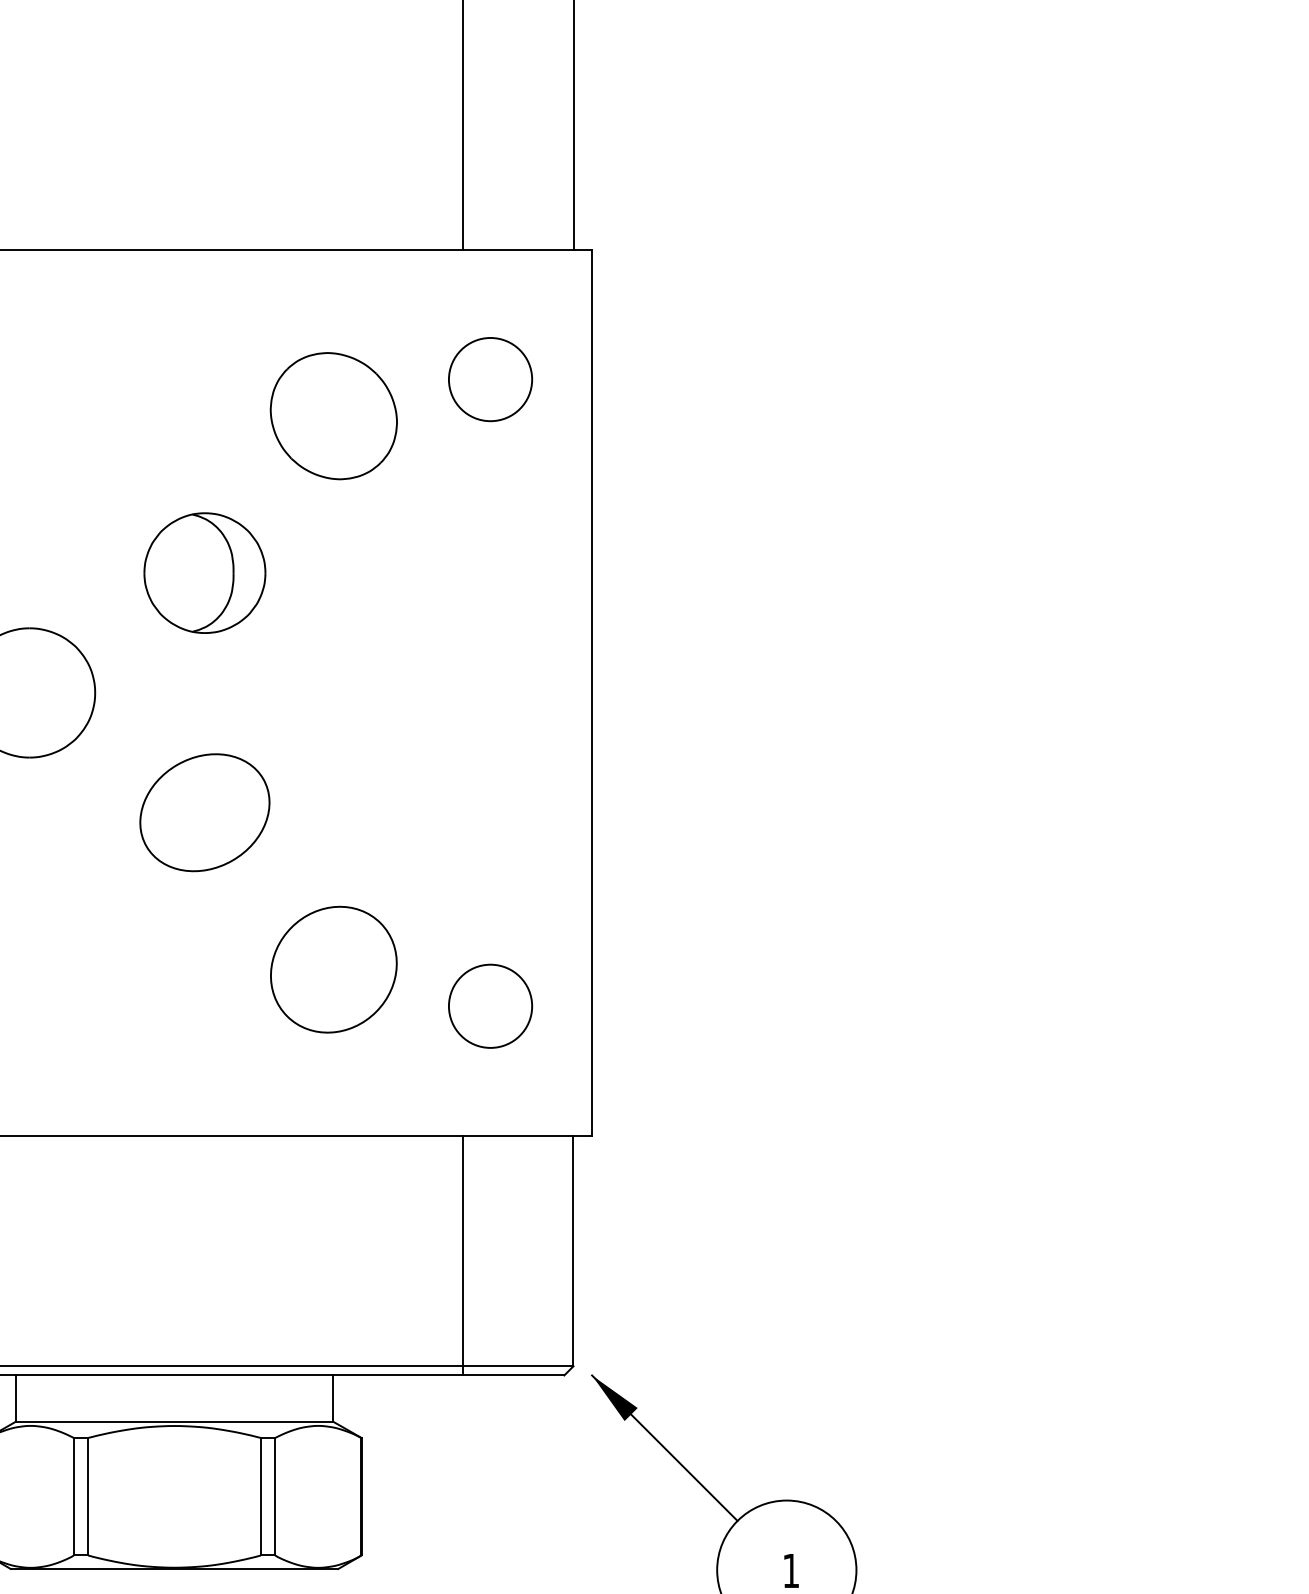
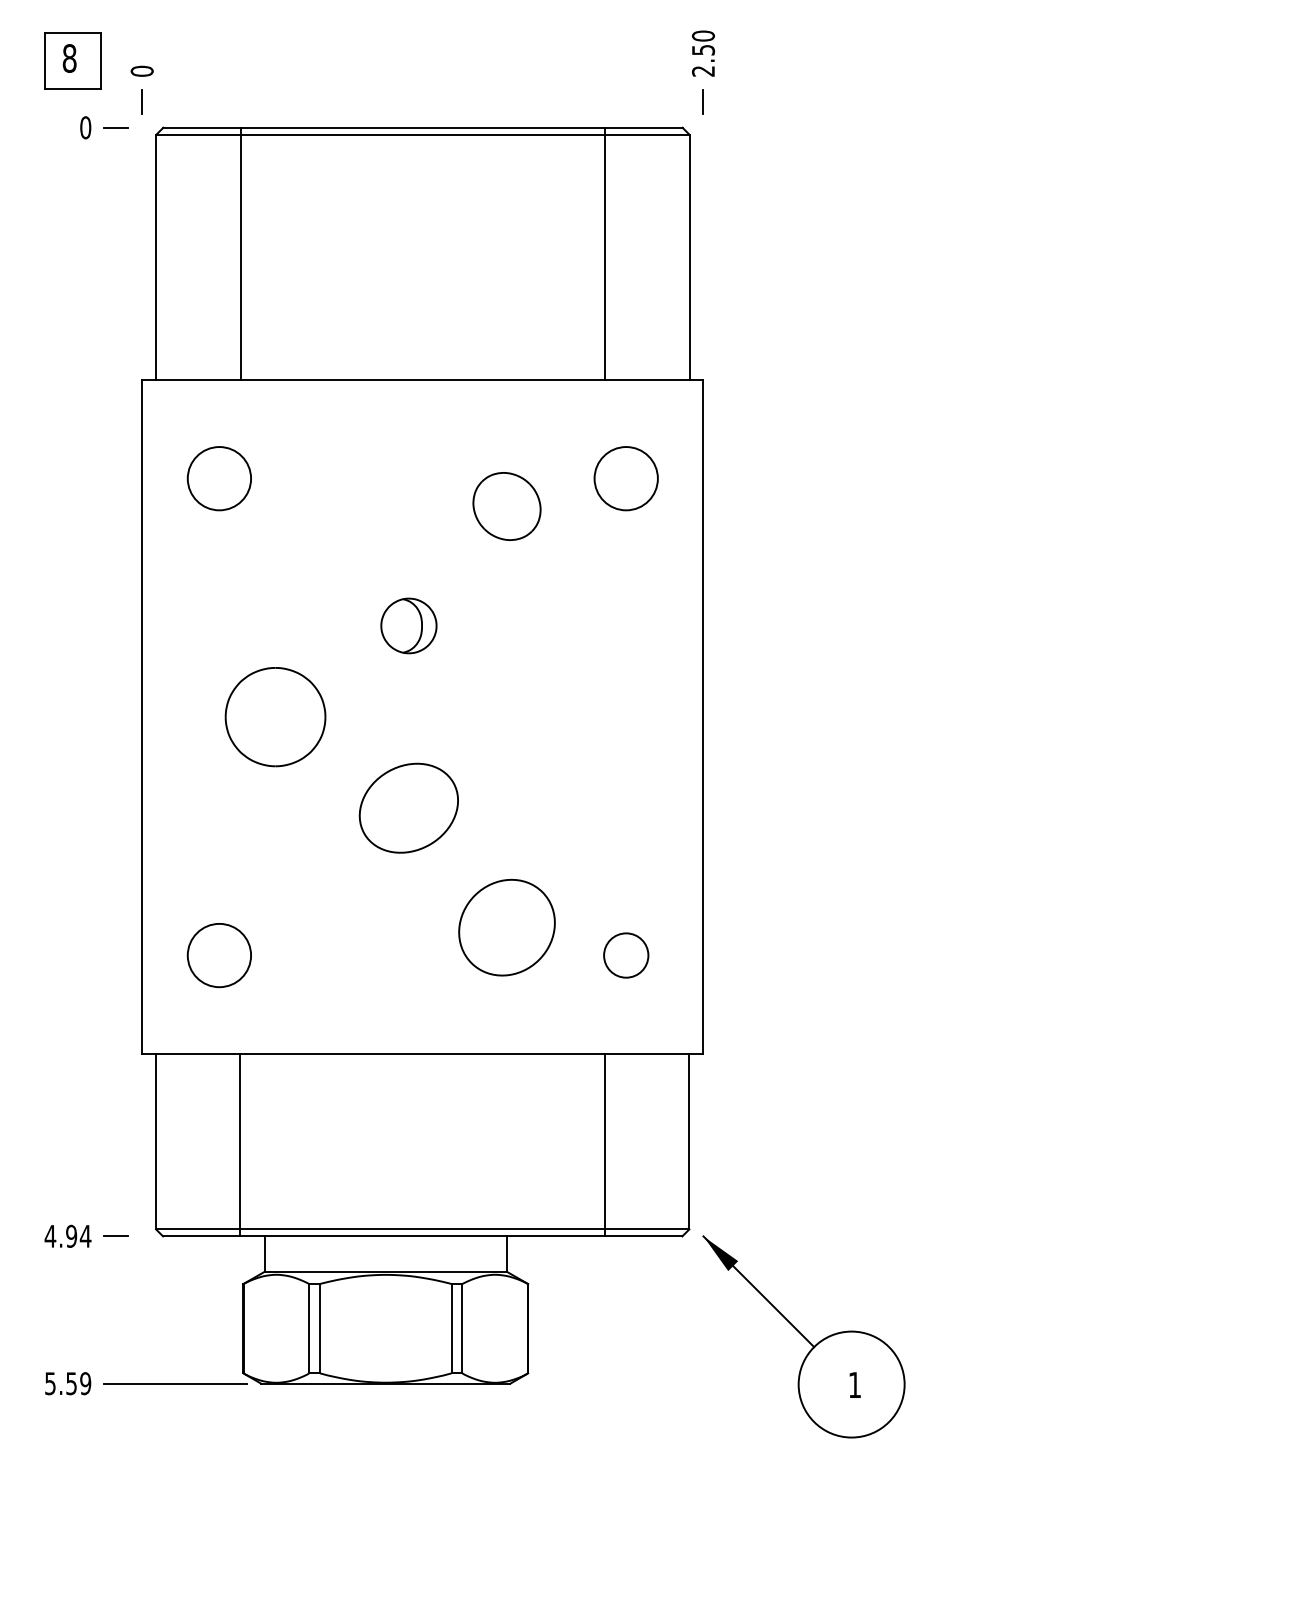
part: (333, 416) -> (506, 506), size x0.7
part: (204, 572) -> (408, 625), size x0.6
circle: (489, 1006) -> (625, 955), size x0.7

